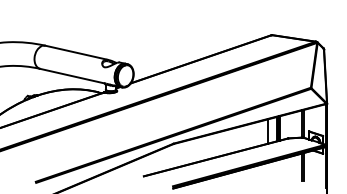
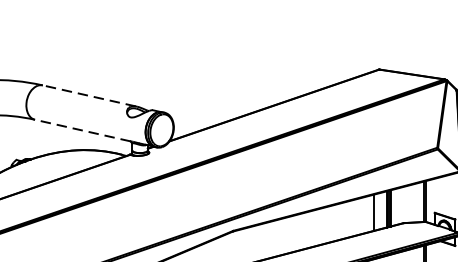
line: (76, 52) -> (88, 95), solid -> dashed
line: (72, 76) -> (82, 131), solid -> dashed

